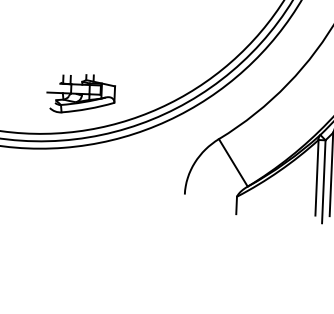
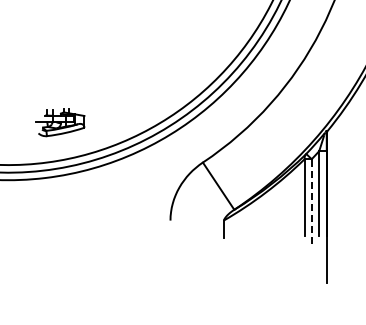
part: (81, 94) -> (60, 122), size x0.7
line: (323, 181) -> (311, 201), solid -> dashed

